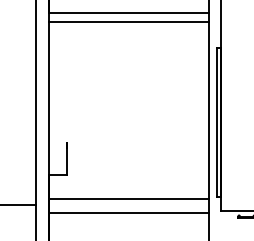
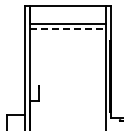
line: (129, 21) -> (68, 28), solid -> dashed
line: (127, 199) -> (67, 112), removed
line: (127, 212) -> (67, 118), removed

